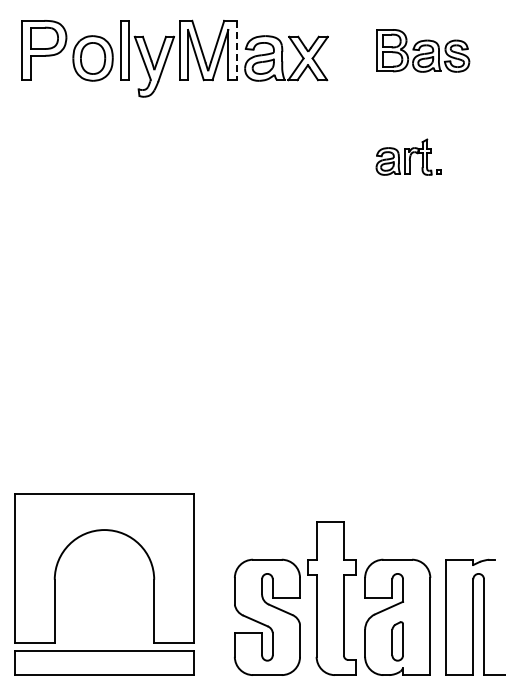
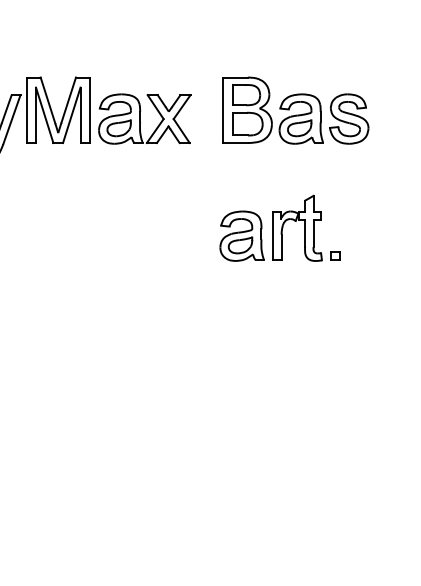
line: (236, 50) -> (89, 110), dashed -> solid
part: (423, 50) -> (296, 110), size x1.43
part: (408, 156) -> (279, 227), size x1.67

